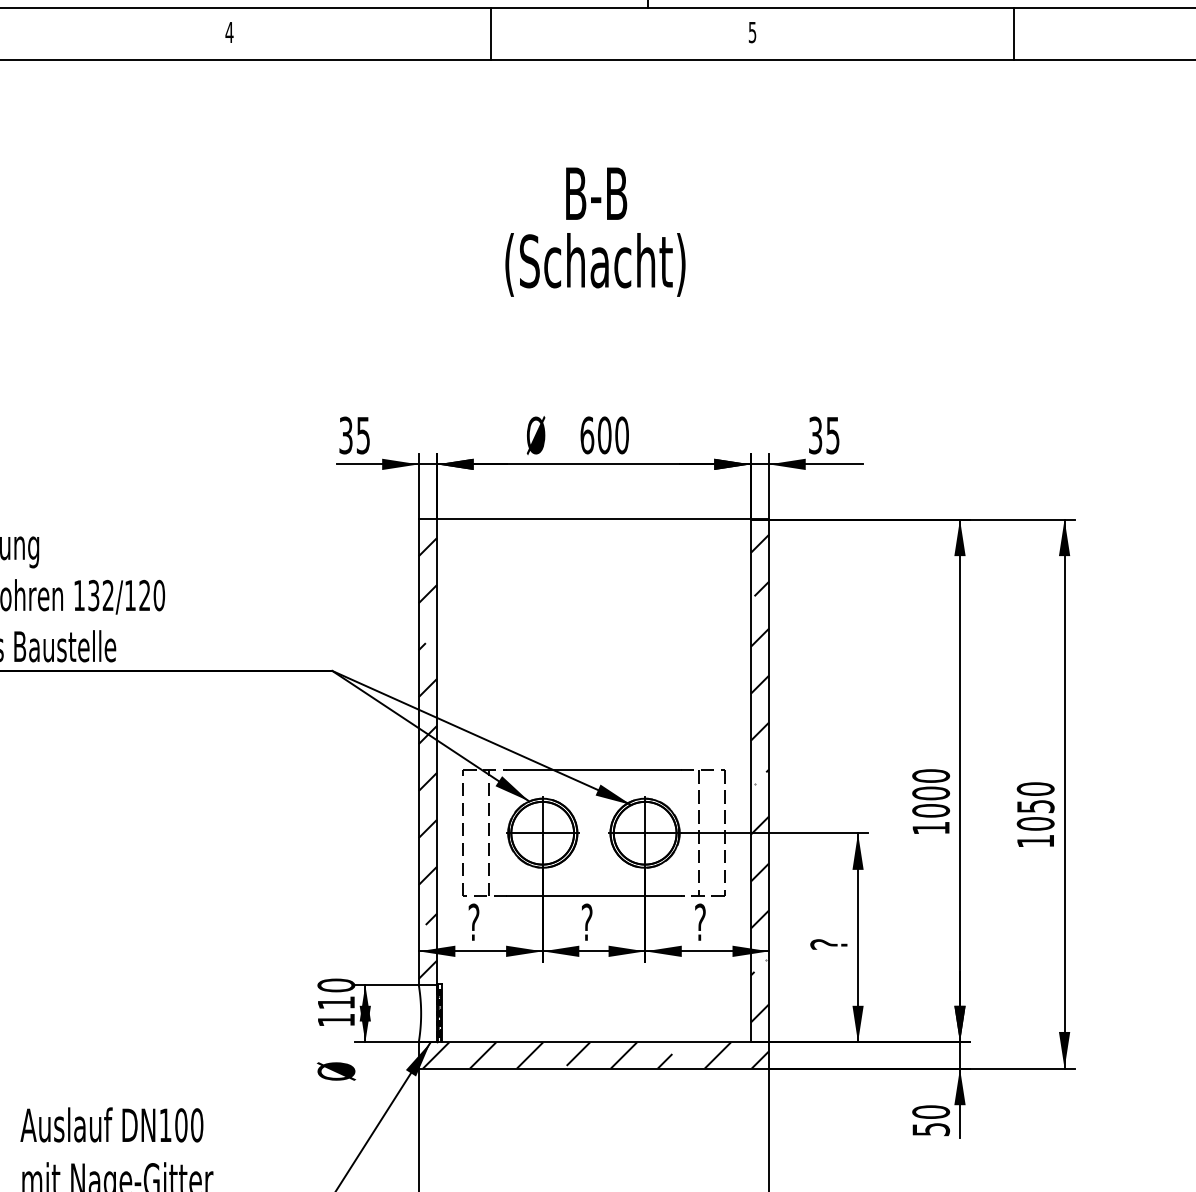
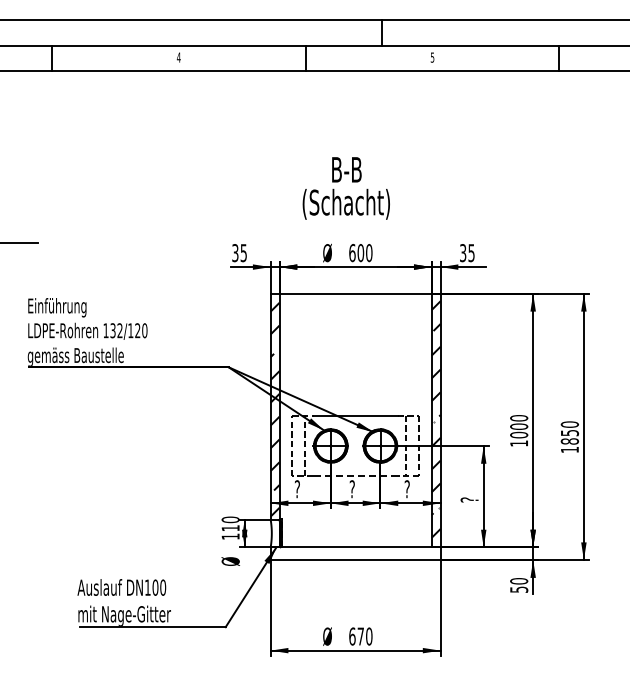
text: (593, 232) -> (345, 188), moved
text: (1034, 823) -> (569, 441), 1050 -> 1850
line: (593, 896) -> (355, 476), solid -> dashed
hatch: (595, 1054) -> (356, 553), removed

